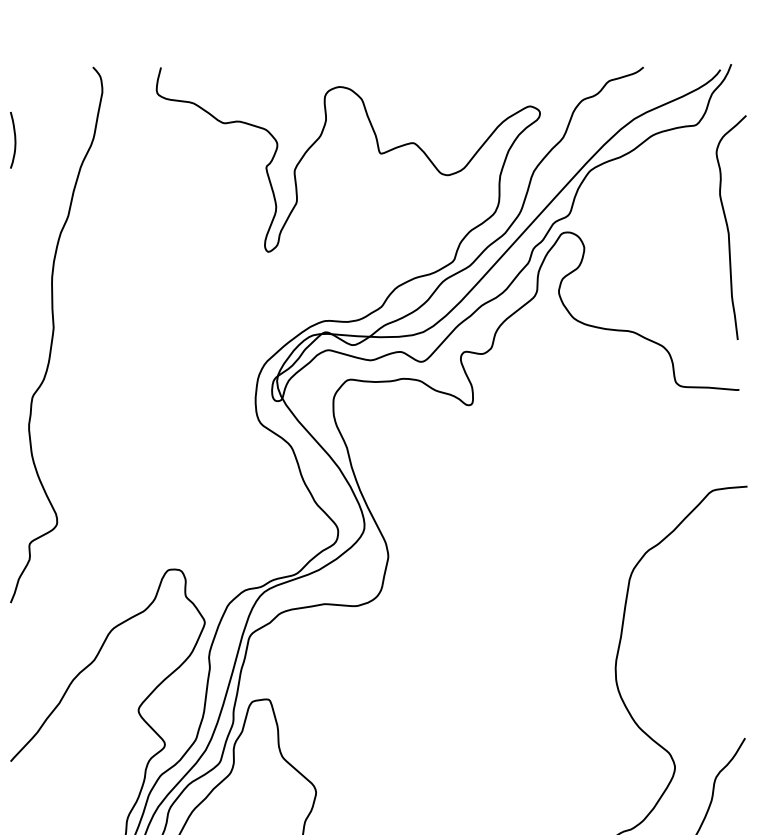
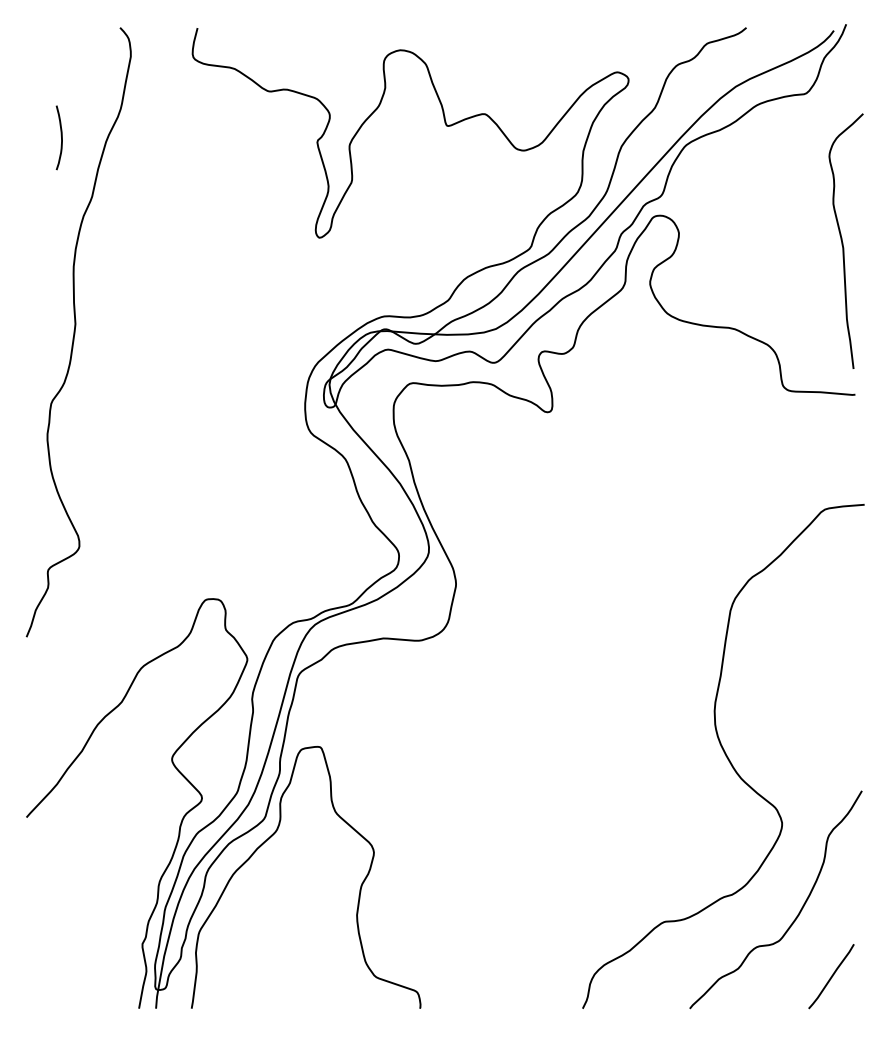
curve: (14, 138) -> (60, 135), moved
curve: (728, 228) -> (843, 242), moved

